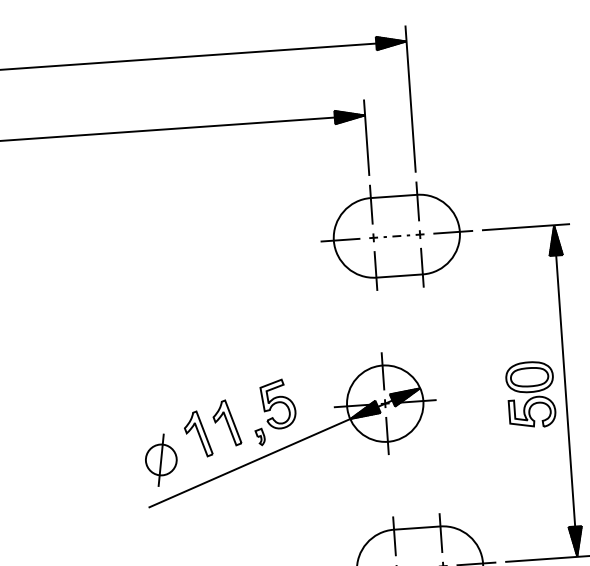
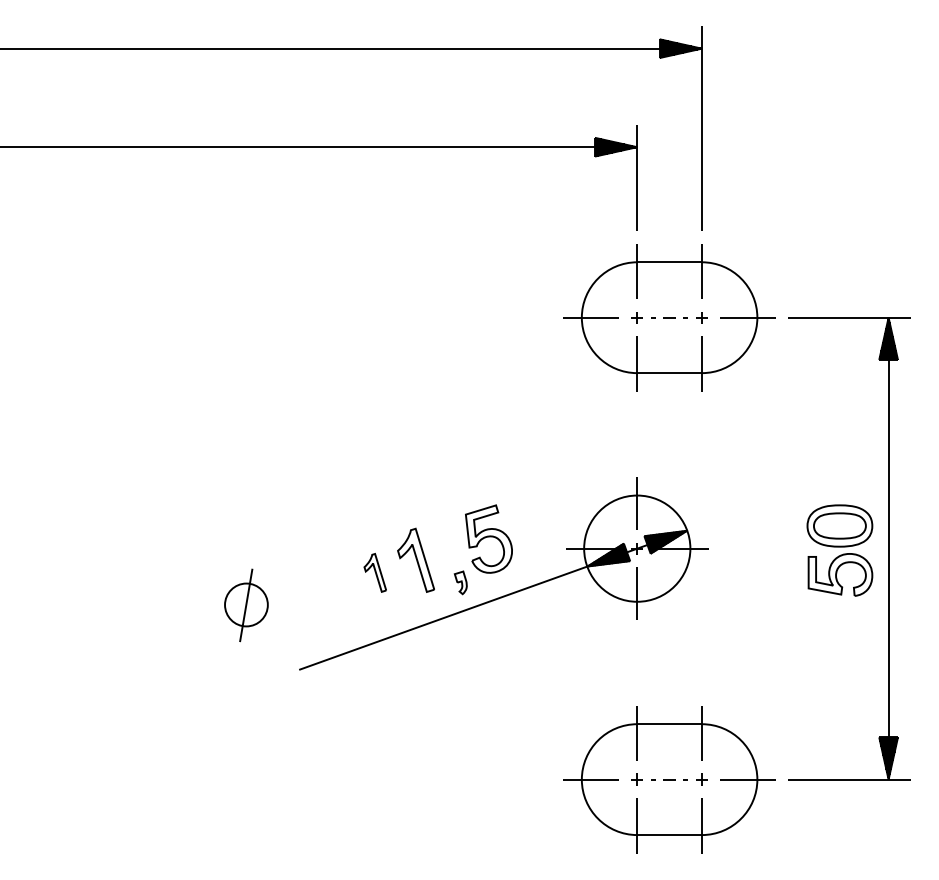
part: (198, 433) -> (375, 572), size x0.6
part: (161, 460) -> (246, 605), moved

